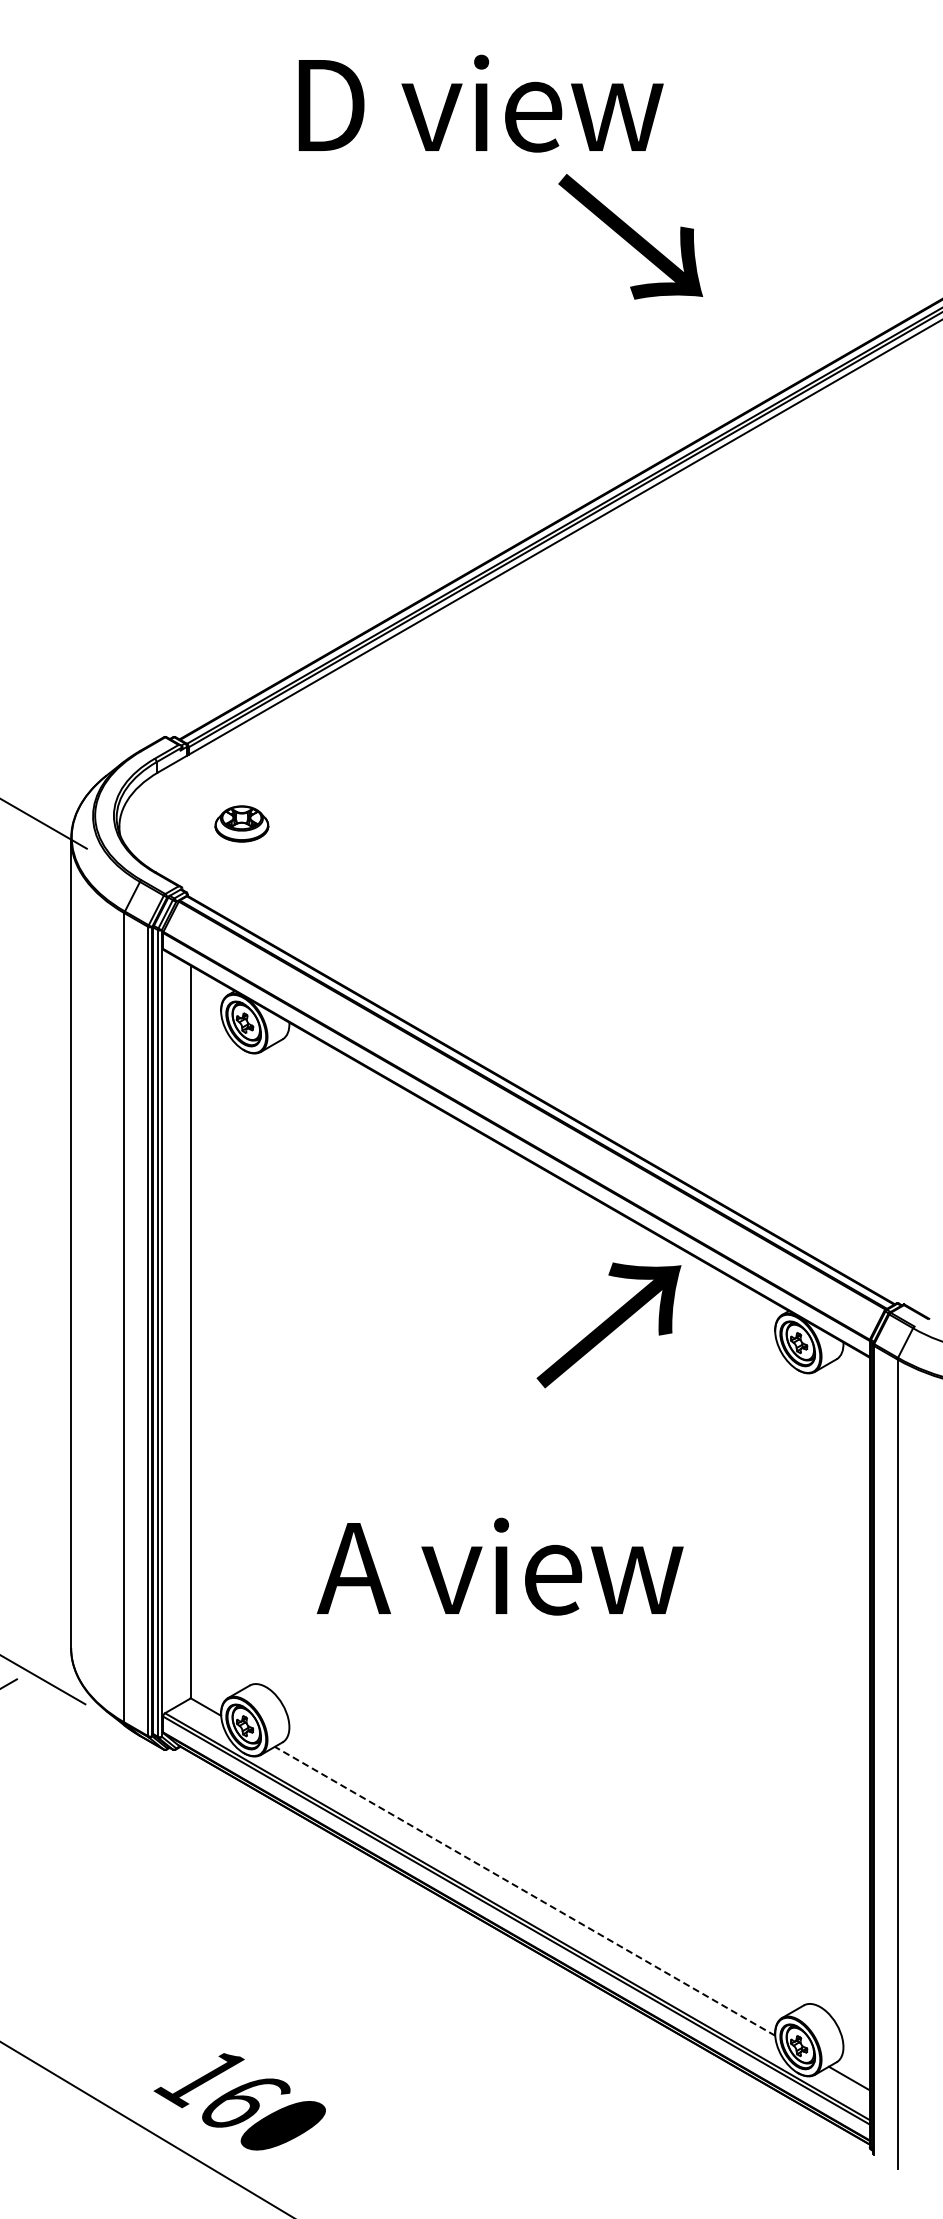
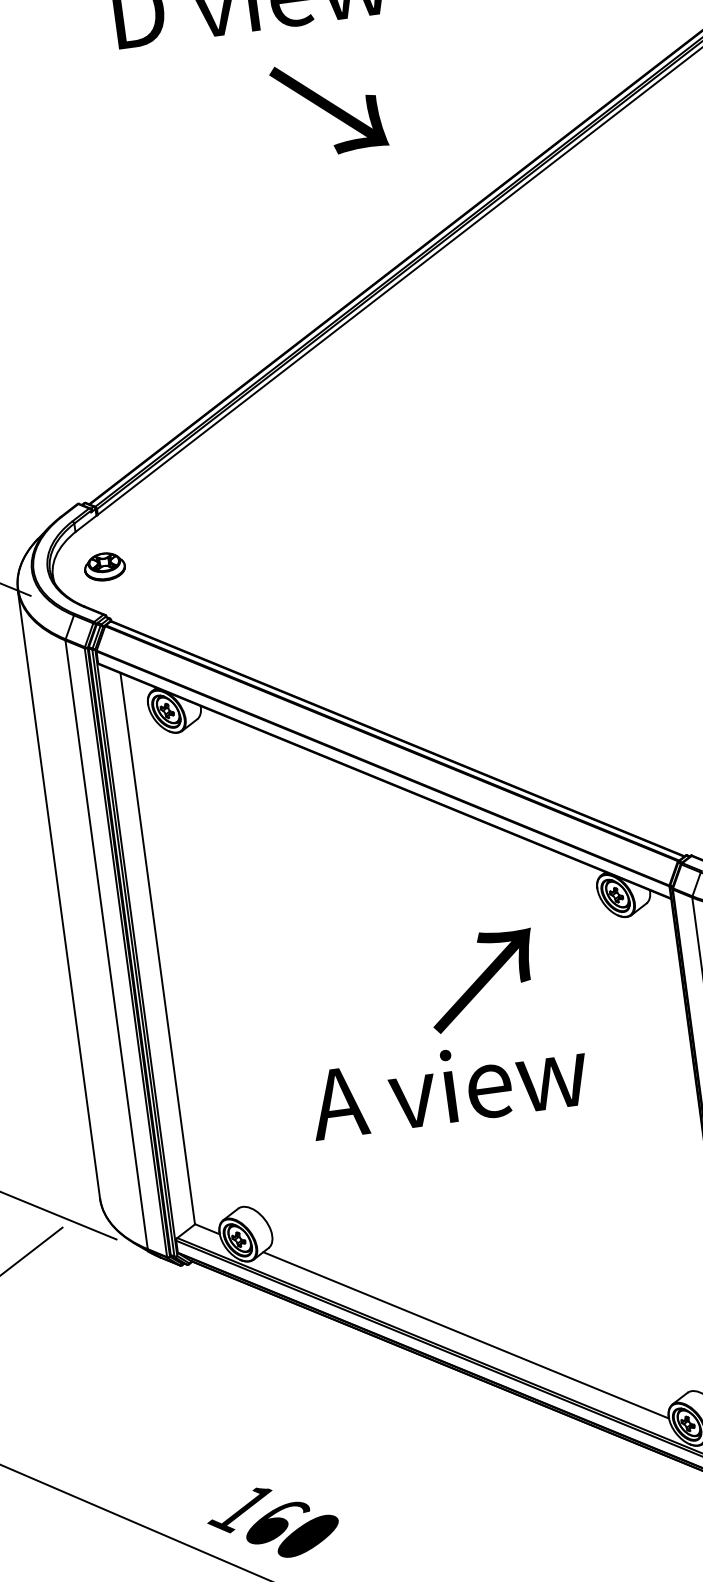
text: (630, 236) -> (328, 107), moved
part: (241, 823) -> (104, 566), moved
text: (608, 1325) -> (482, 980), moved
text: (499, 1566) -> (448, 1086), moved
line: (525, 1891) -> (466, 1335), dashed -> solid

